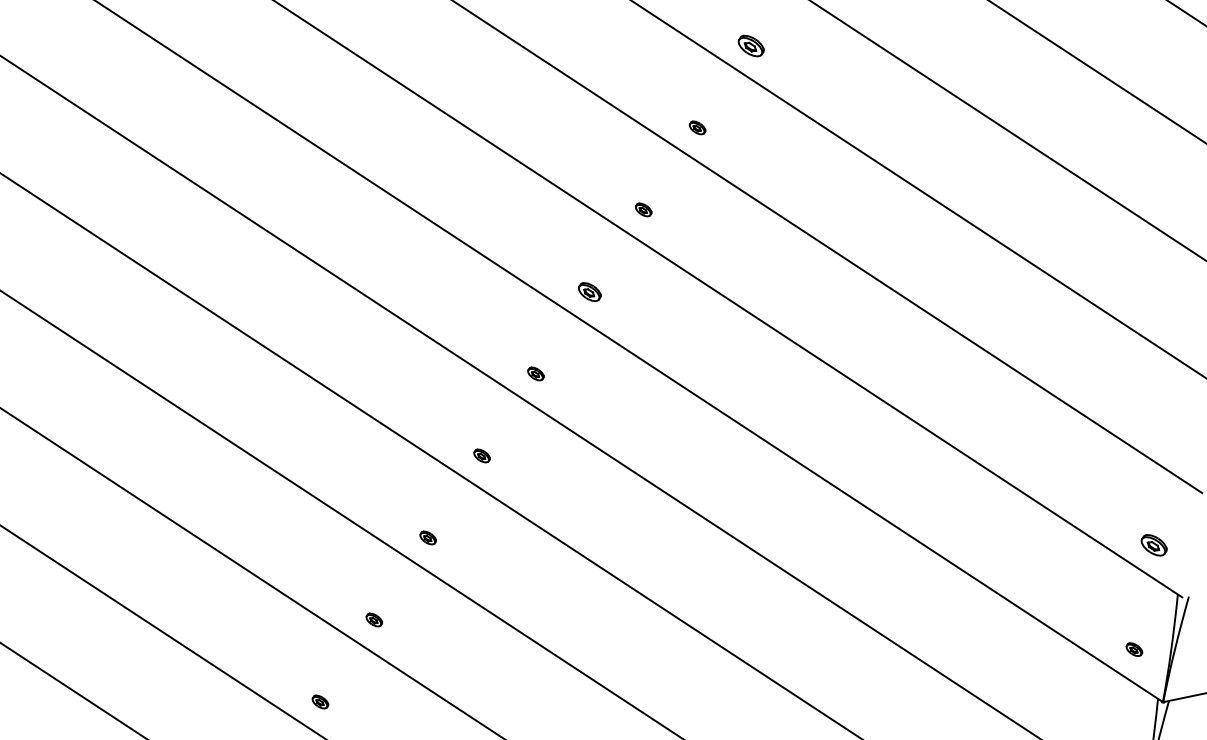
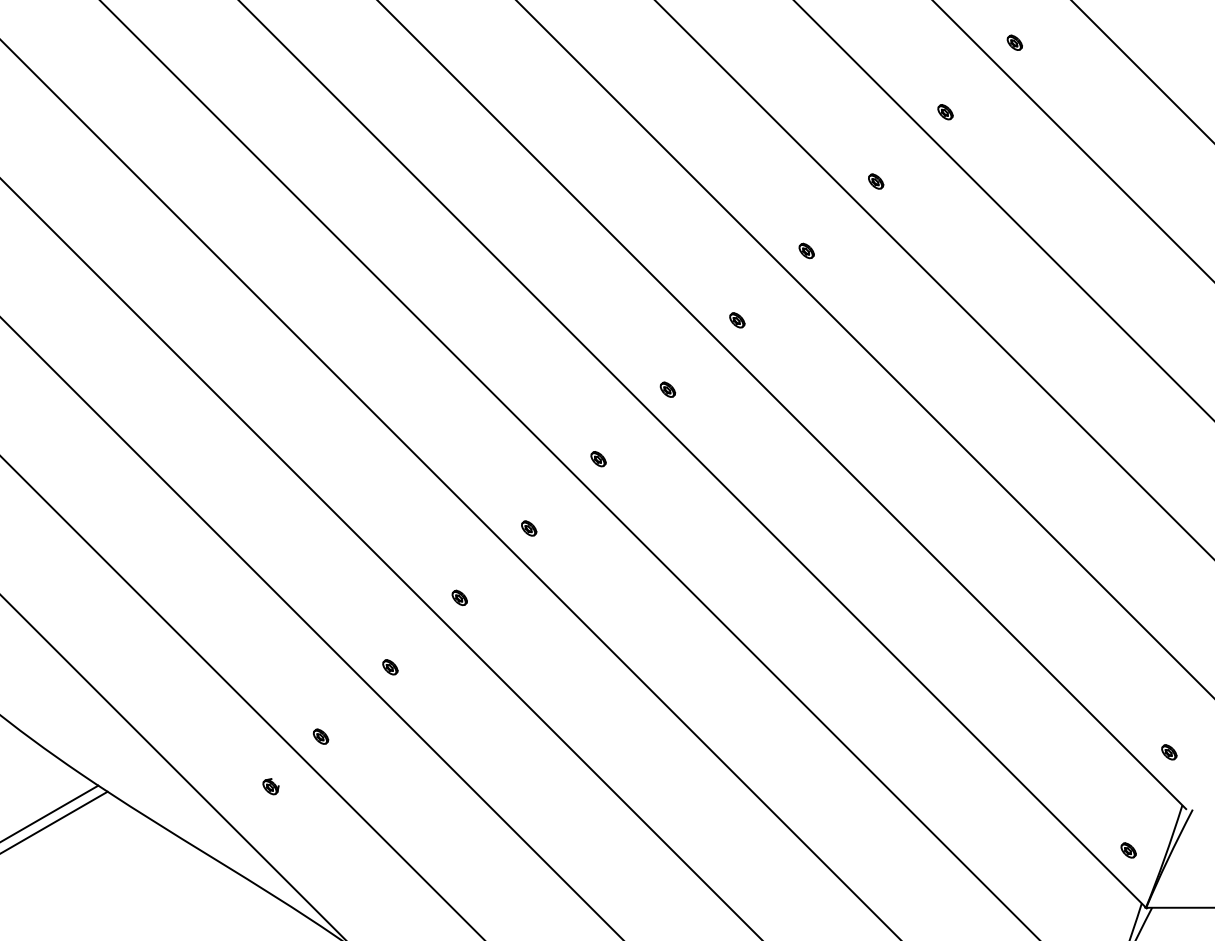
part: (751, 45) -> (876, 181), size x0.62
part: (589, 291) -> (667, 389), size x0.71
part: (1154, 545) -> (1169, 752), size x0.62

